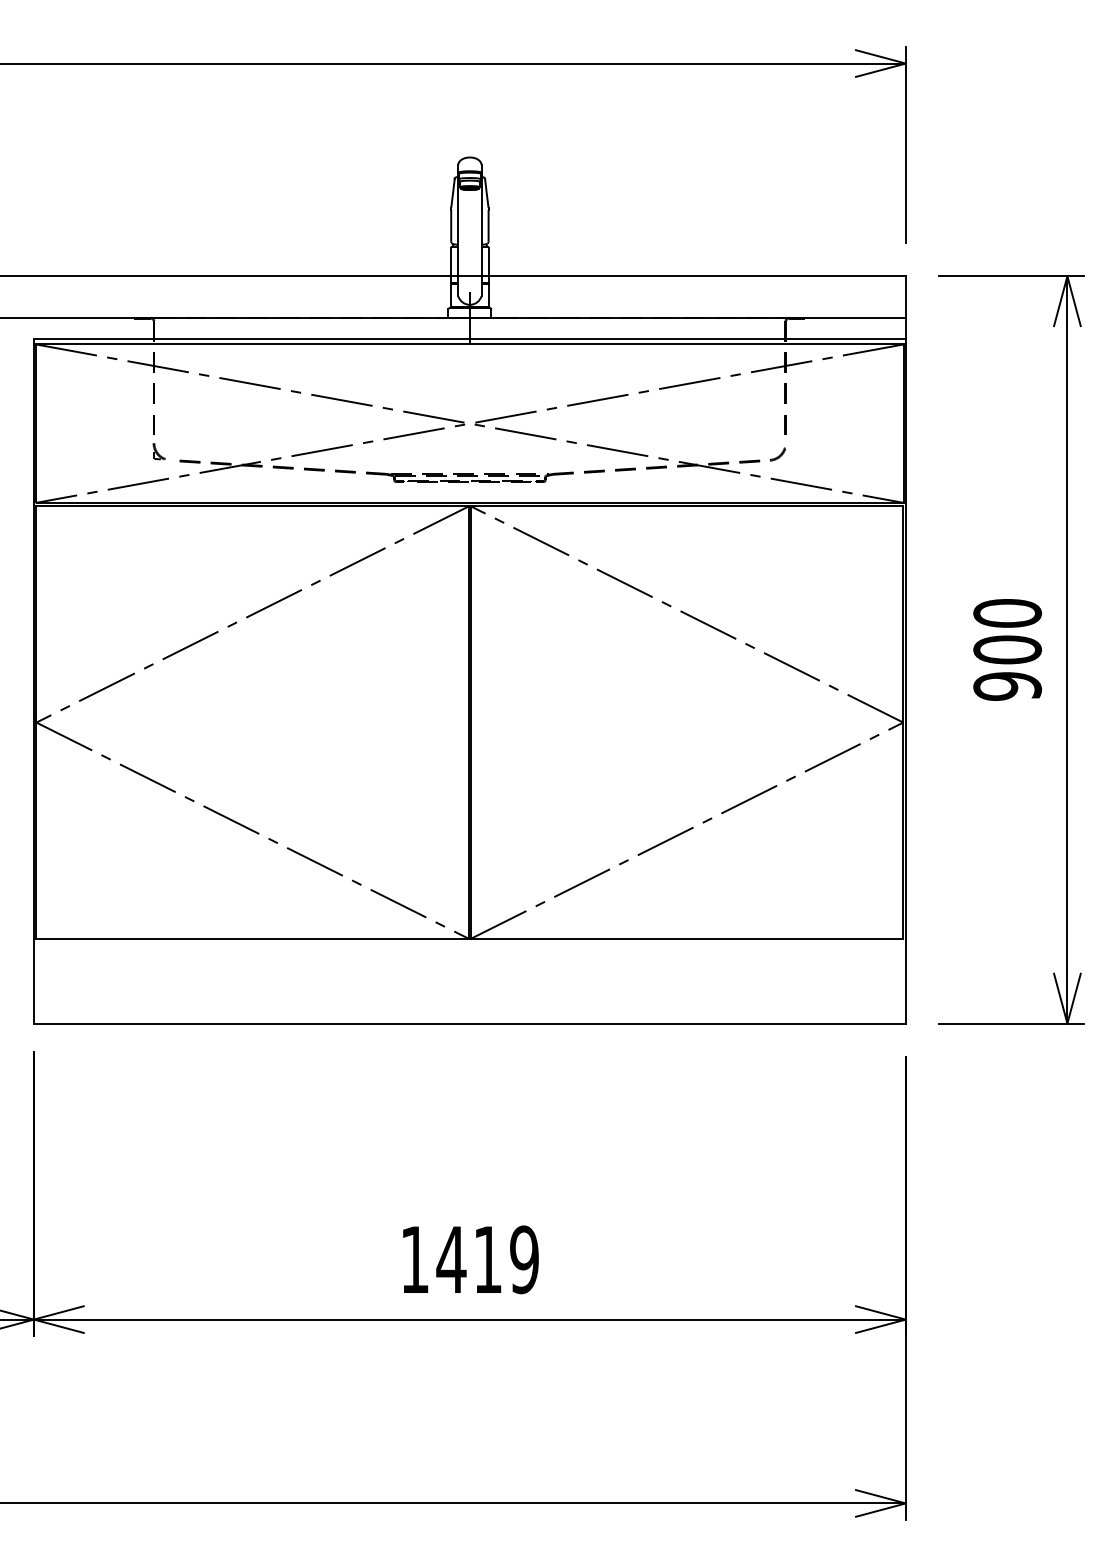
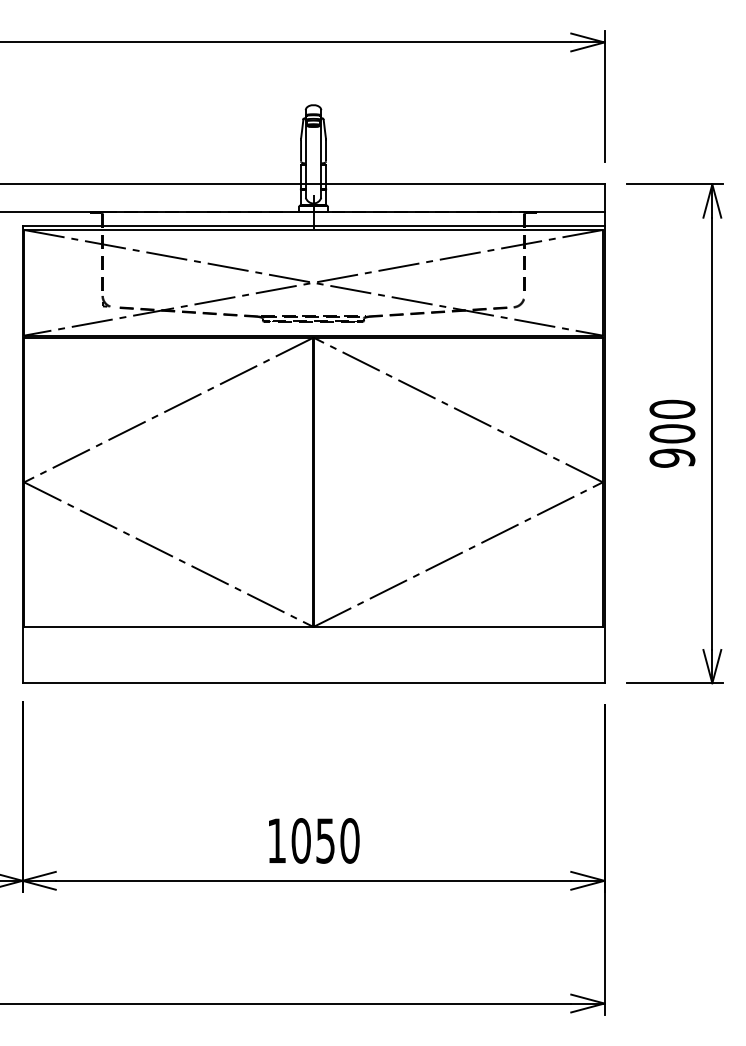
text: (487, 1259) -> (325, 840), 1419 -> 1050

